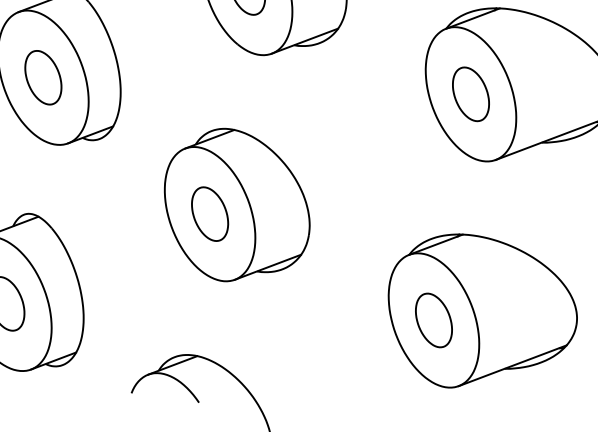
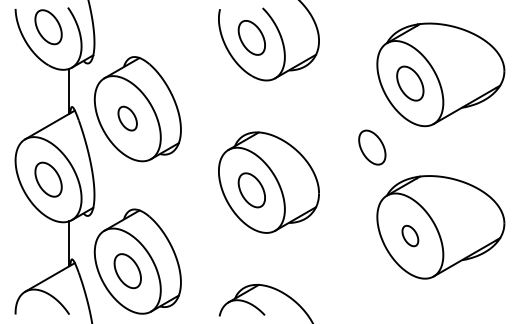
part: (43, 77) -> (127, 118), size x0.7
part: (399, 179) -> (372, 147), added
part: (434, 319) -> (410, 235), size x0.6

